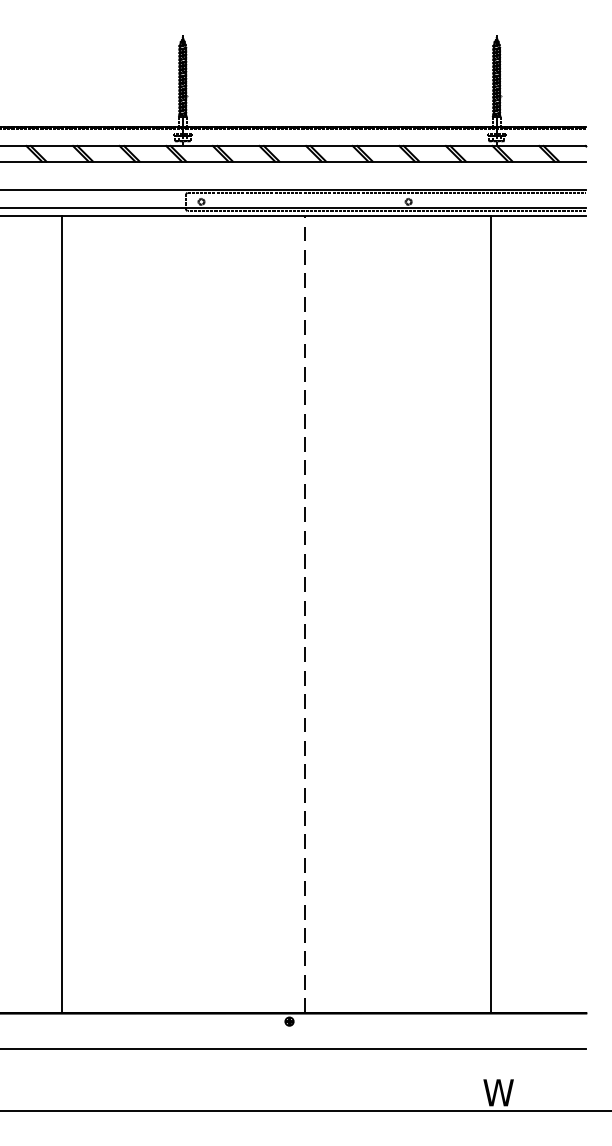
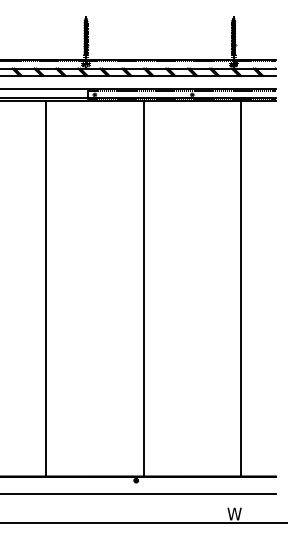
line: (62, 613) -> (46, 288), moved
line: (304, 613) -> (143, 288), dashed -> solid
line: (491, 613) -> (241, 288), moved

